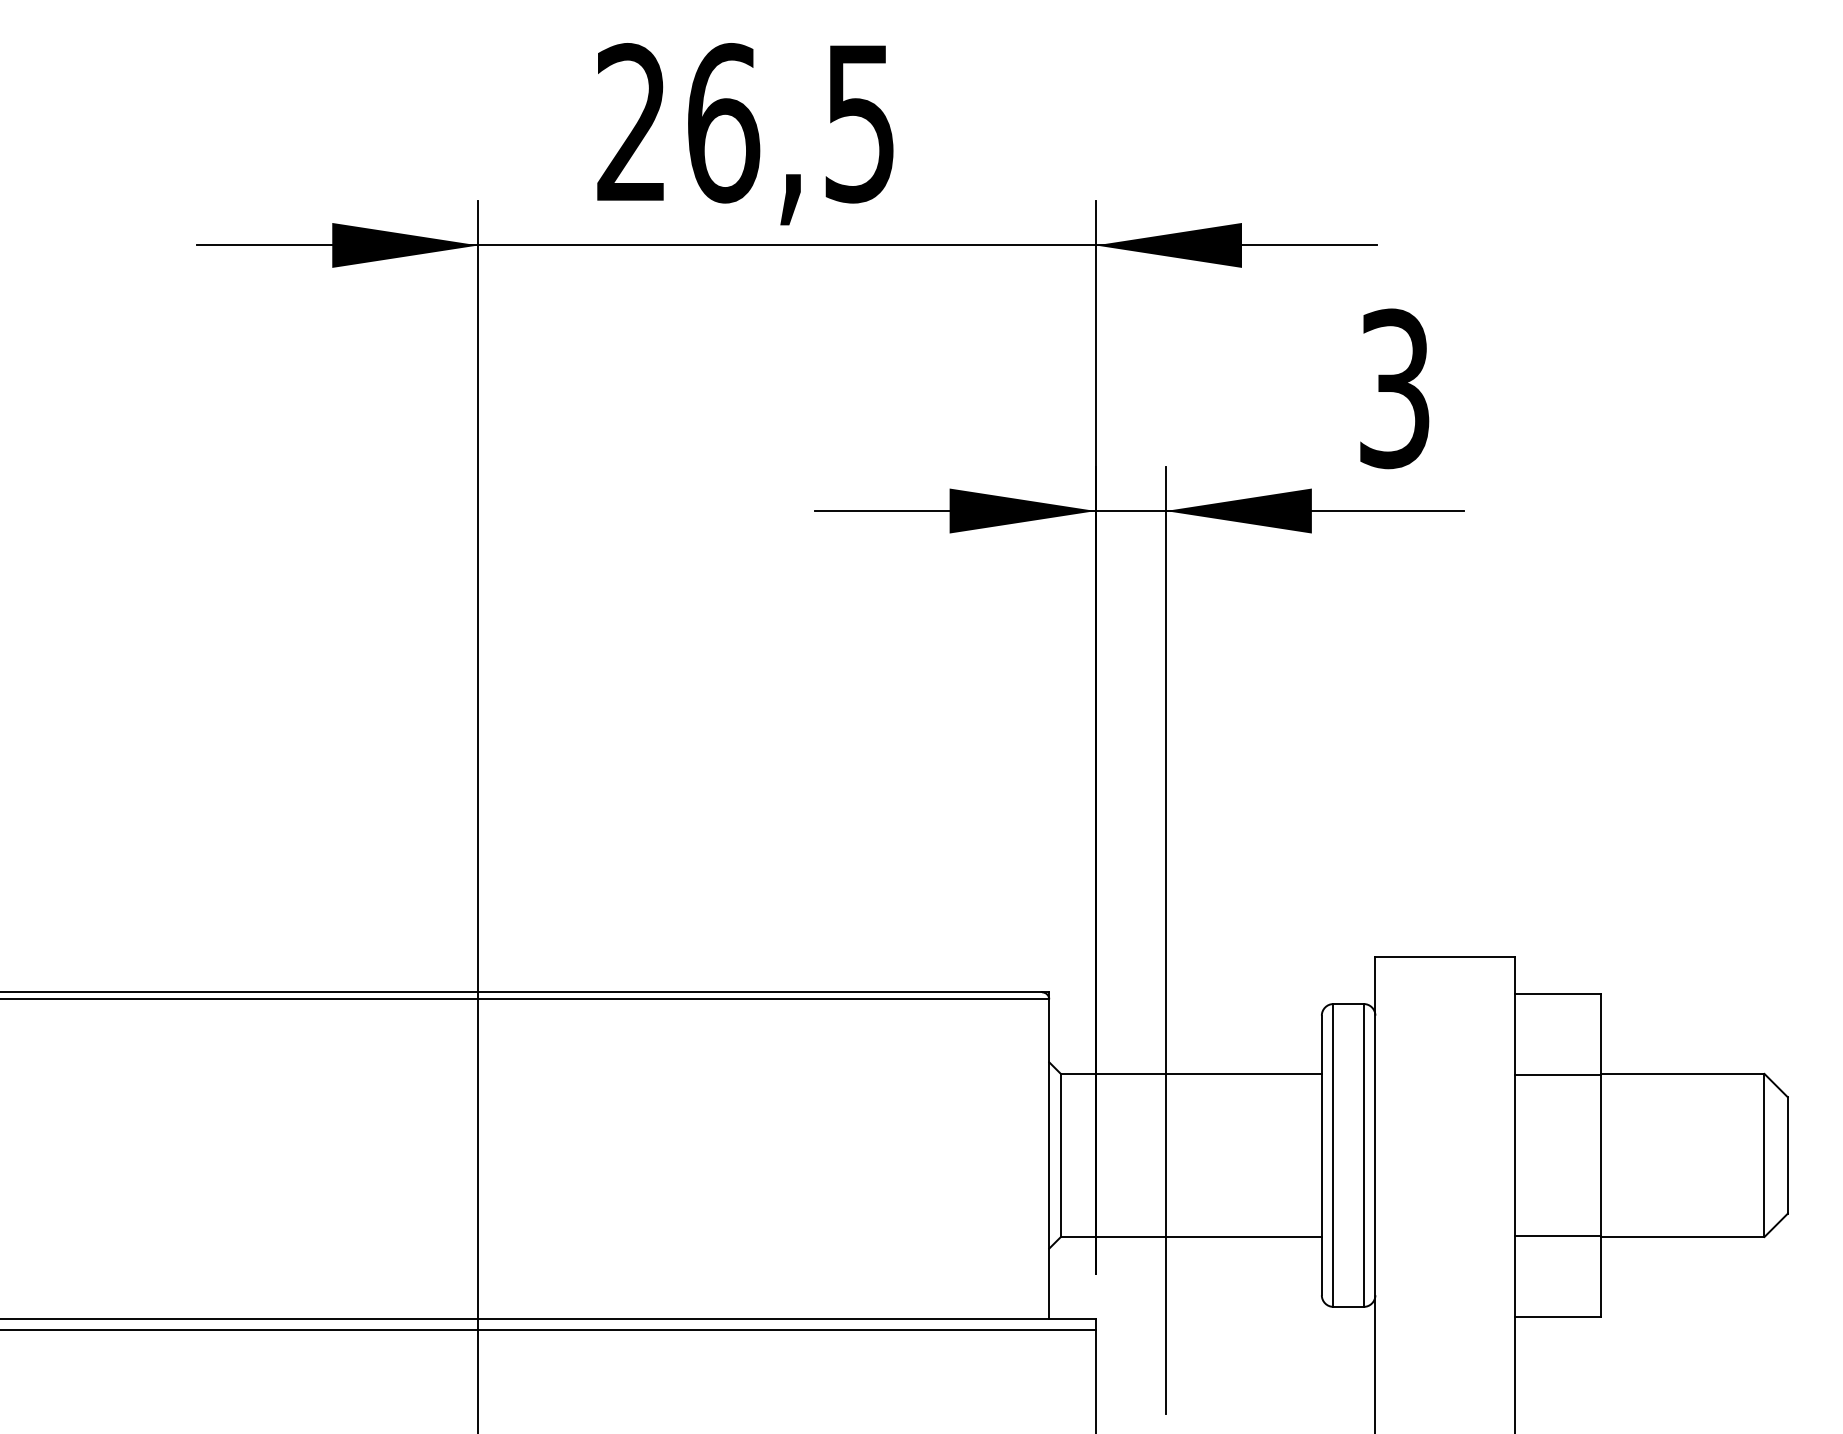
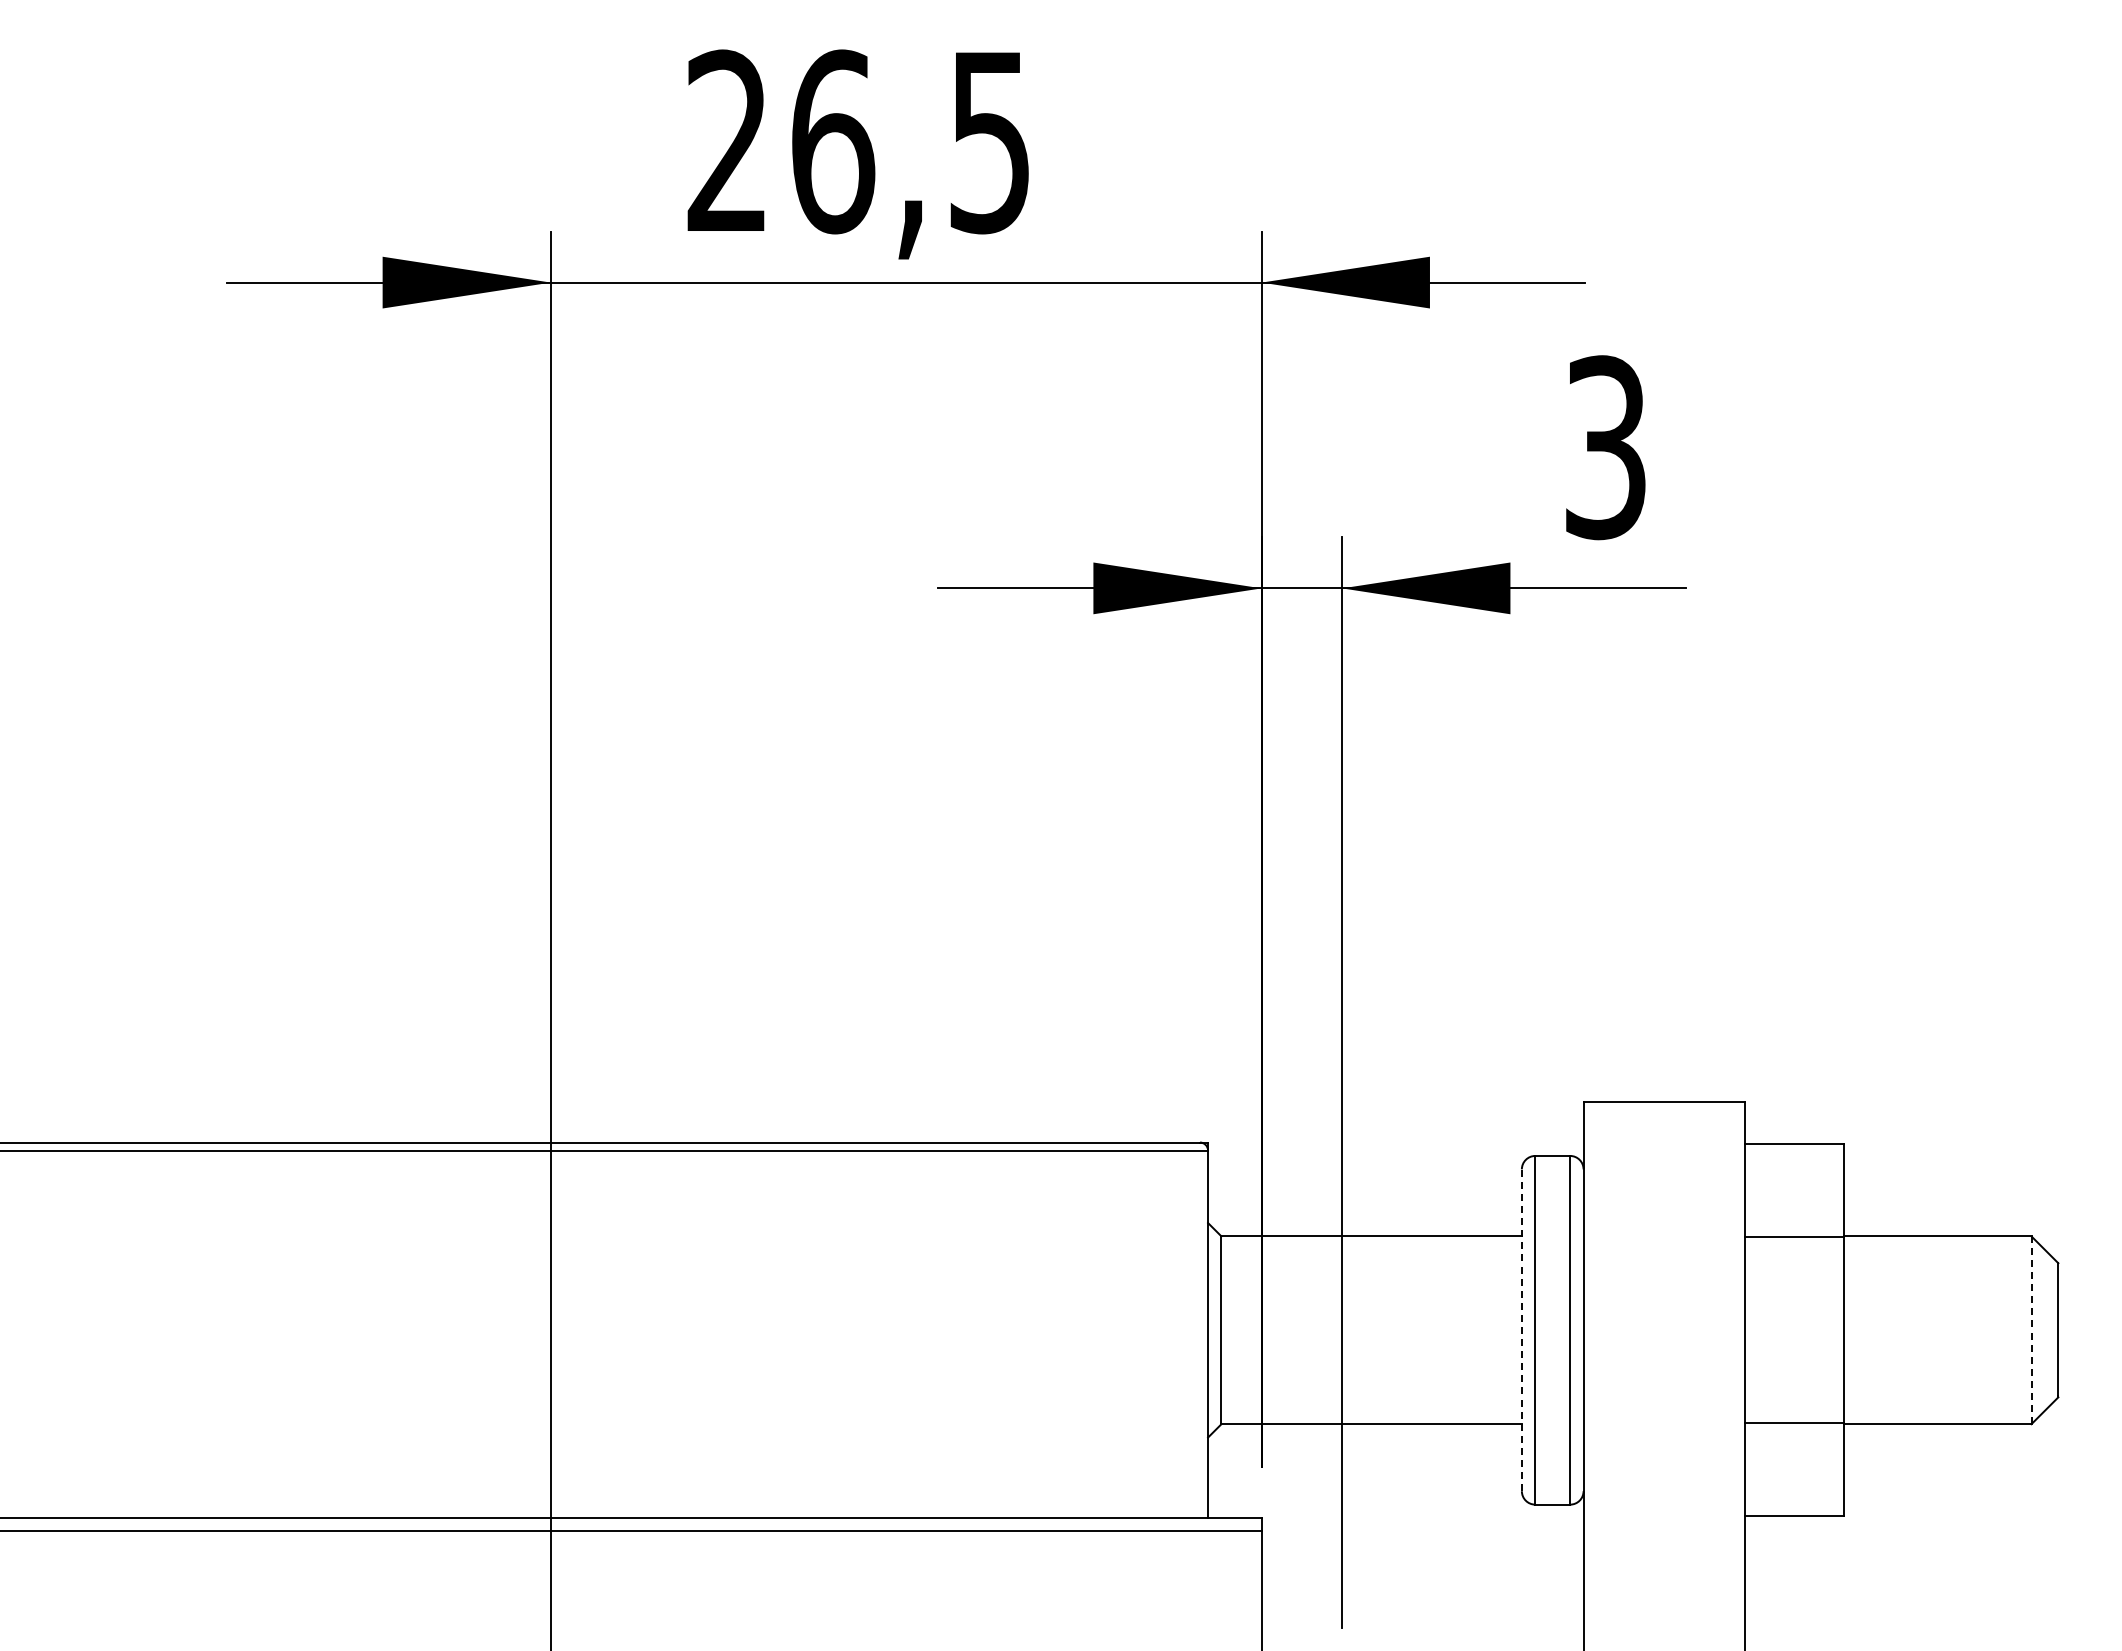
line: (1321, 1155) -> (1521, 1330), solid -> dashed
line: (1764, 1155) -> (2031, 1330), solid -> dashed

